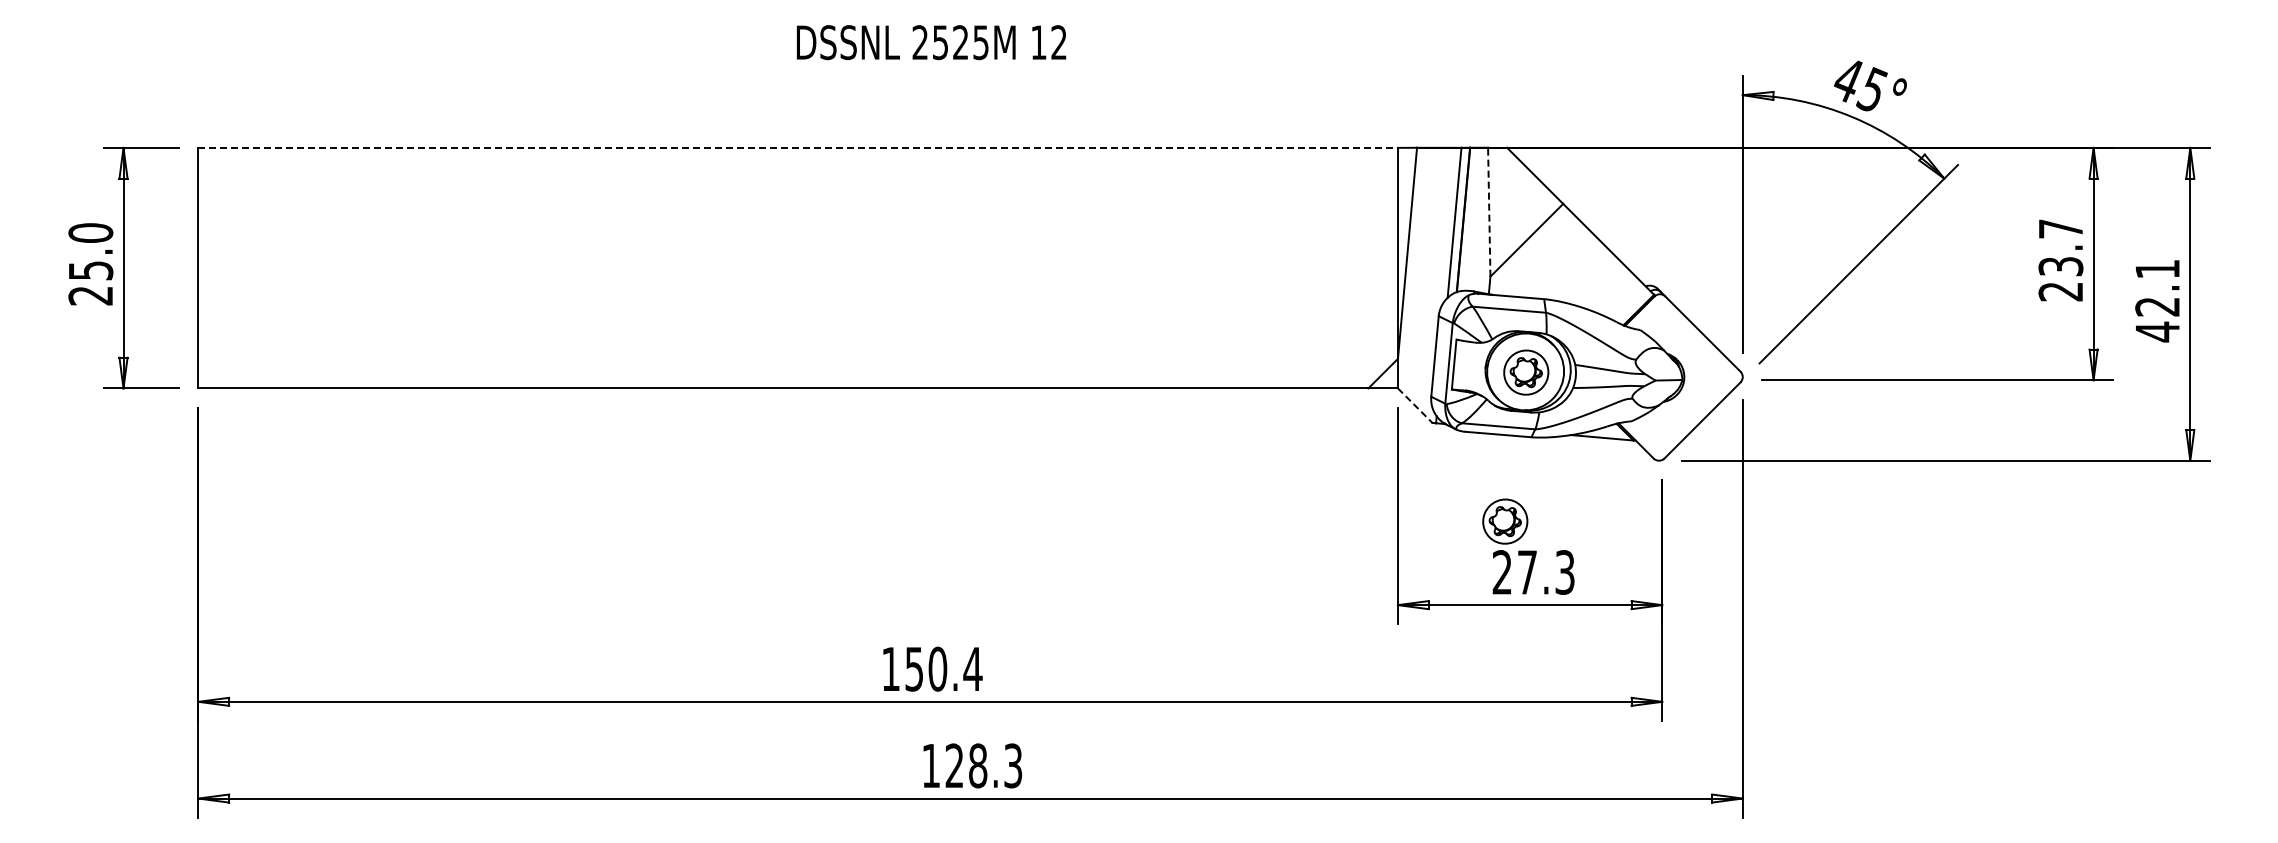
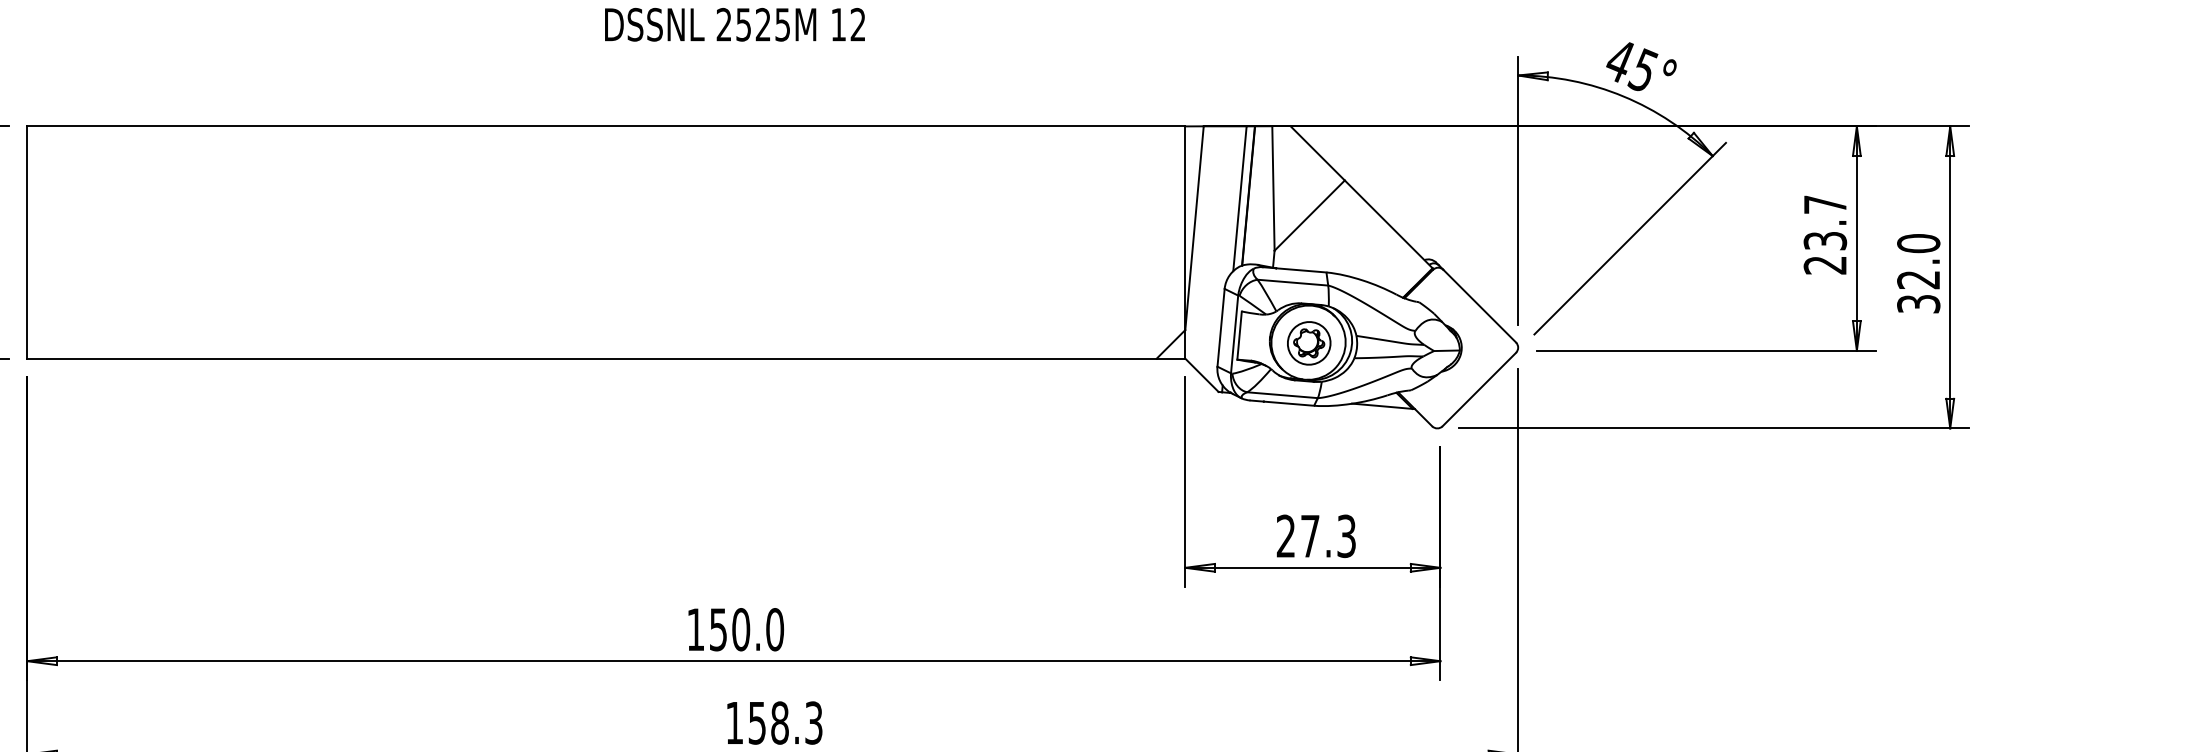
line: (798, 147) -> (606, 126), dashed -> solid
line: (1489, 211) -> (1273, 187), dashed -> solid
text: (2157, 300) -> (1918, 273), 42.1 -> 32.0
line: (1415, 406) -> (1202, 376), dashed -> solid
part: (1505, 521) -> (1289, 487), removed
text: (972, 668) -> (774, 629), 150.4 -> 150.0
text: (954, 765) -> (757, 722), 128.3 -> 158.3

